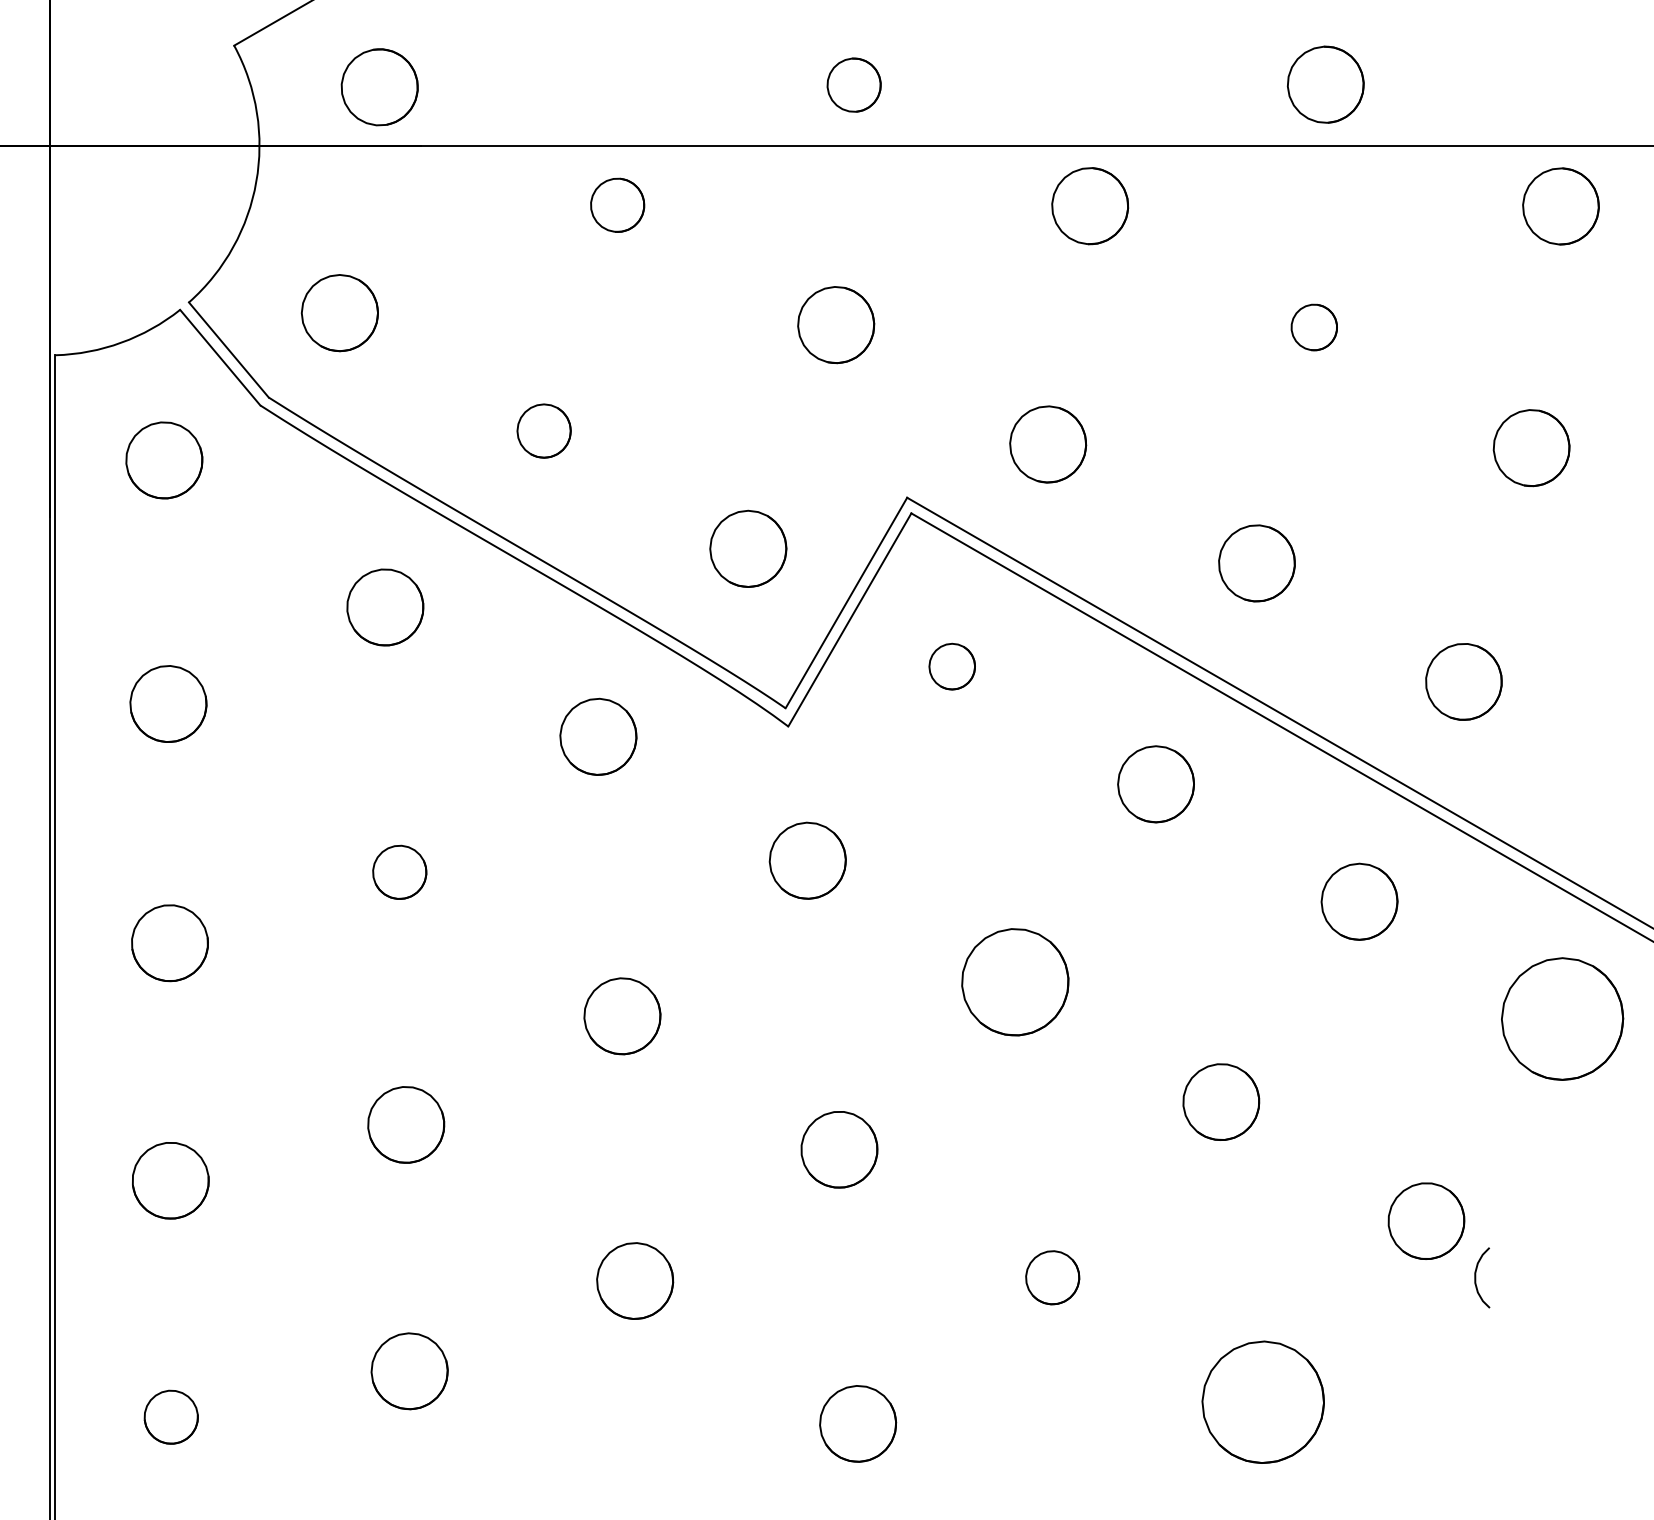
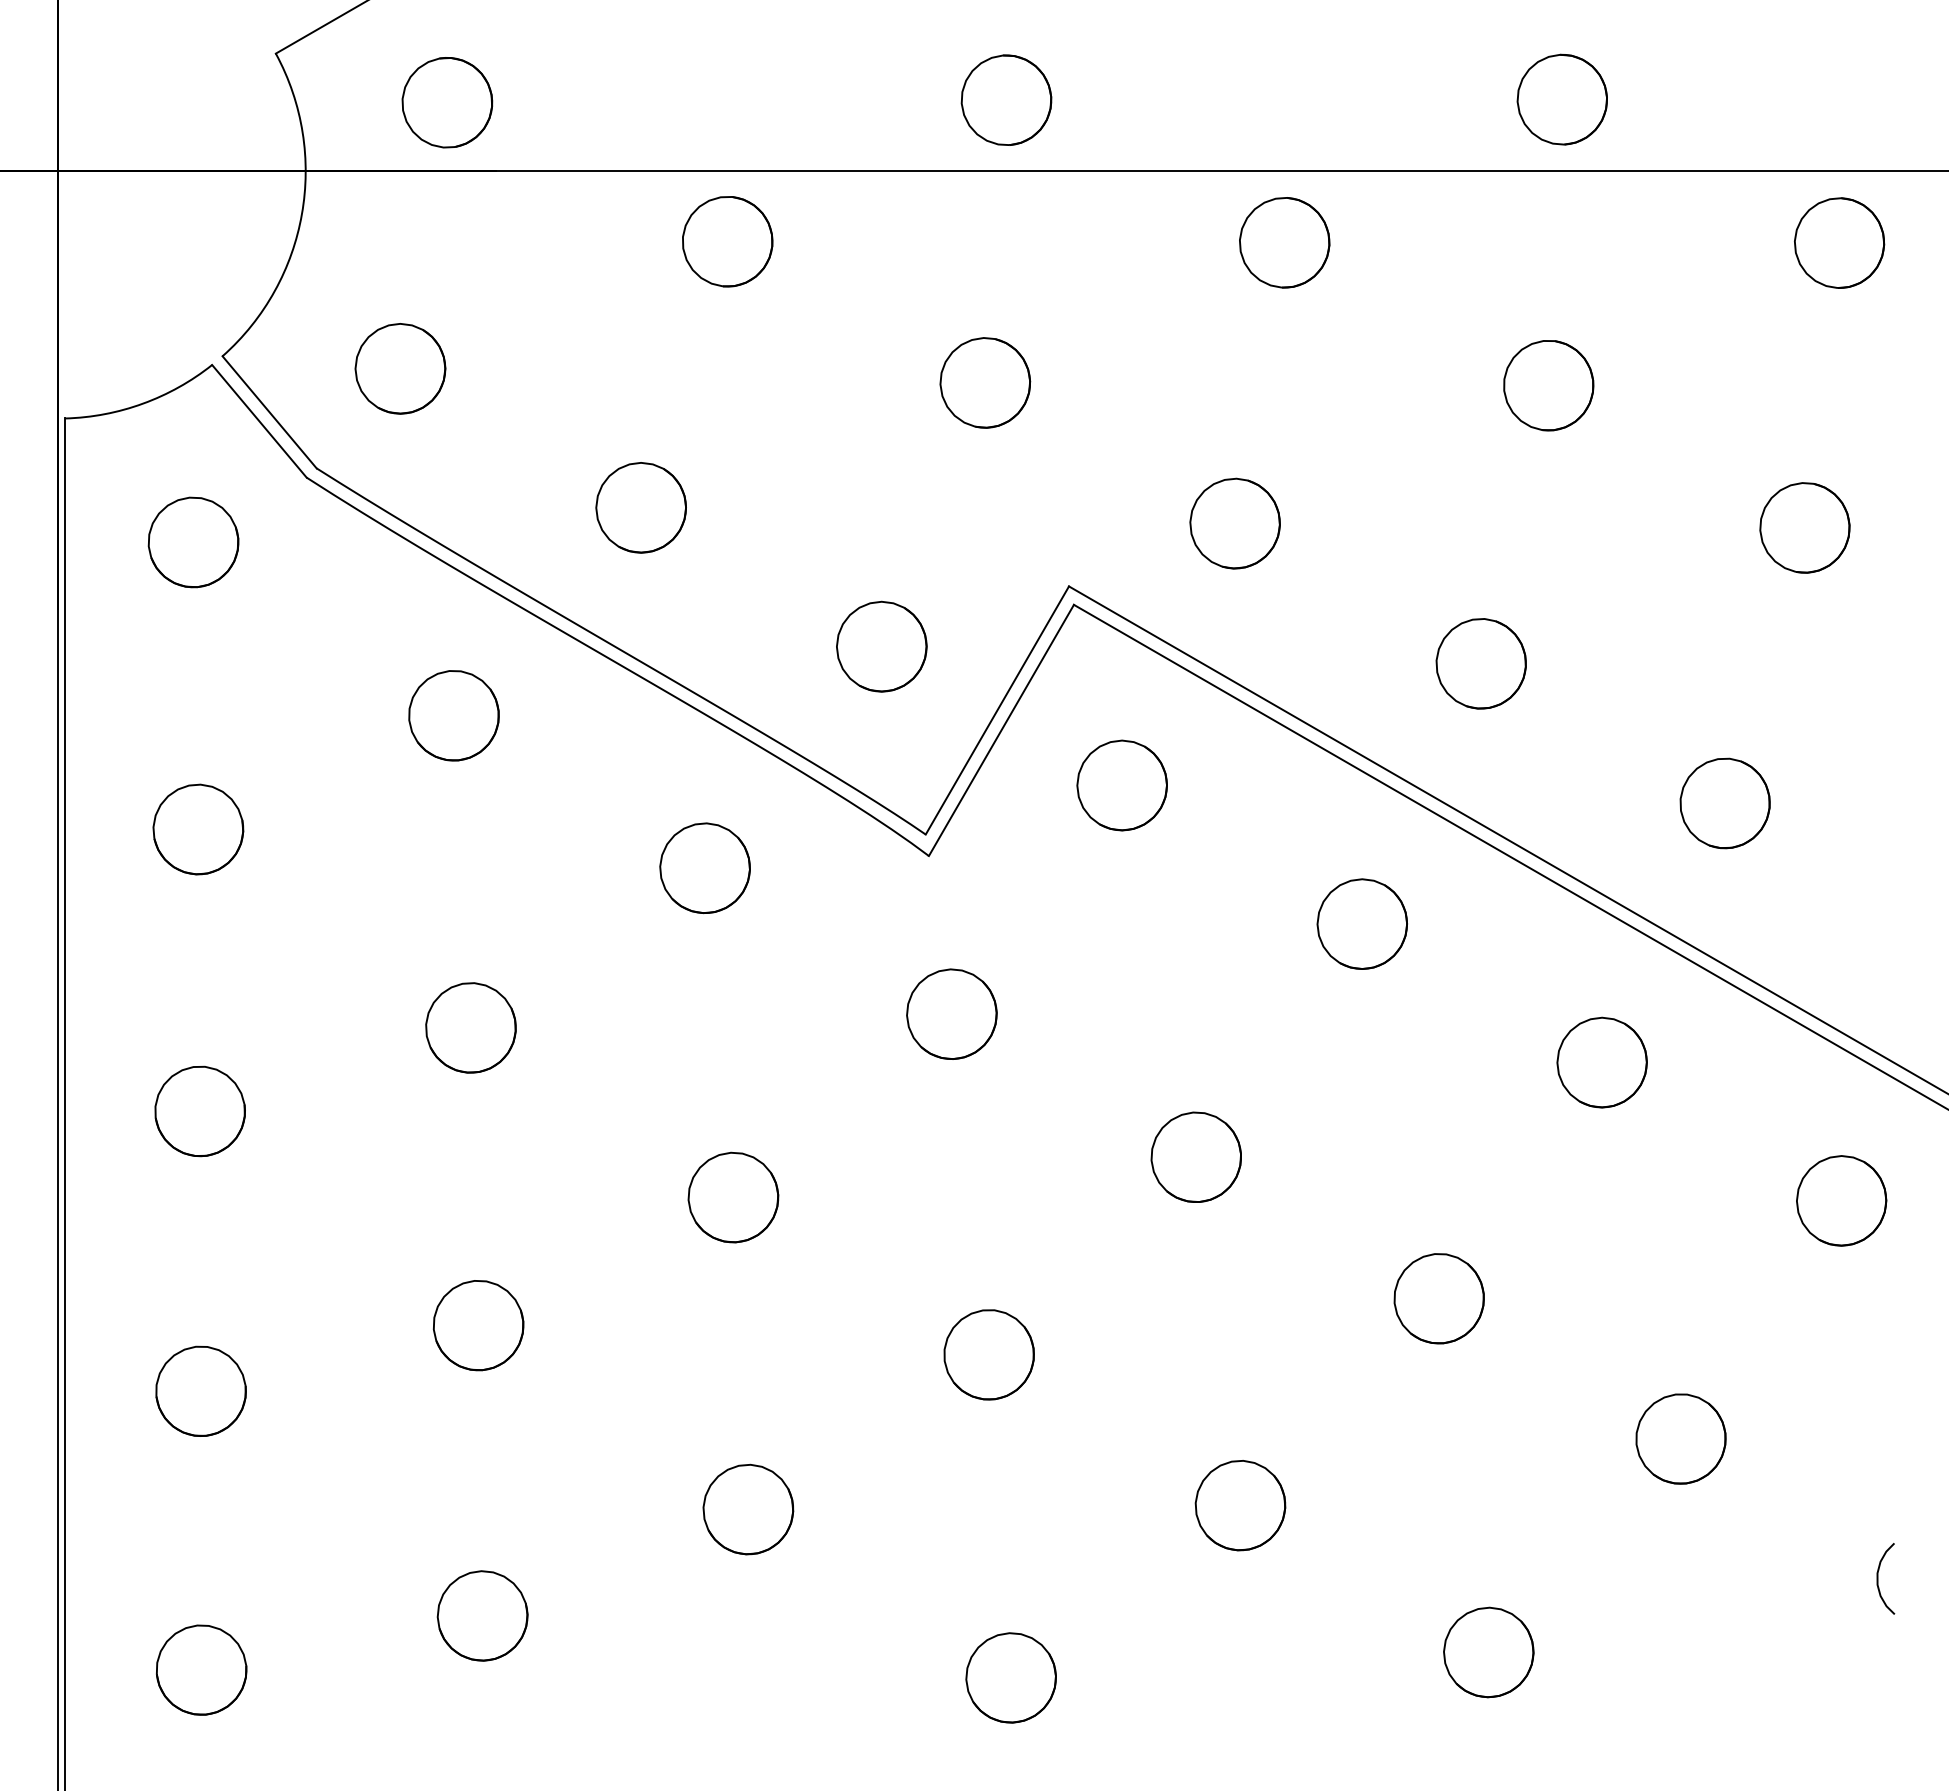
part: (854, 84) -> (1006, 99), size x1.43
part: (617, 205) -> (727, 241), size x1.43
part: (1314, 327) -> (1548, 385), size x1.67
part: (543, 430) -> (640, 507), size x1.43
part: (951, 666) -> (1121, 785), size x1.67
part: (399, 872) -> (470, 1027), size x1.43
part: (1014, 981) -> (1195, 1156), size x0.71
part: (1562, 1018) -> (1841, 1200), size x0.62
part: (1052, 1277) -> (1240, 1505), size x1.43
curve: (1476, 1277) -> (1878, 1578), moved
part: (1263, 1402) -> (1488, 1652), size x0.62
part: (171, 1416) -> (201, 1669), size x1.43

